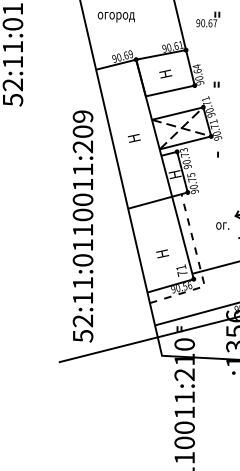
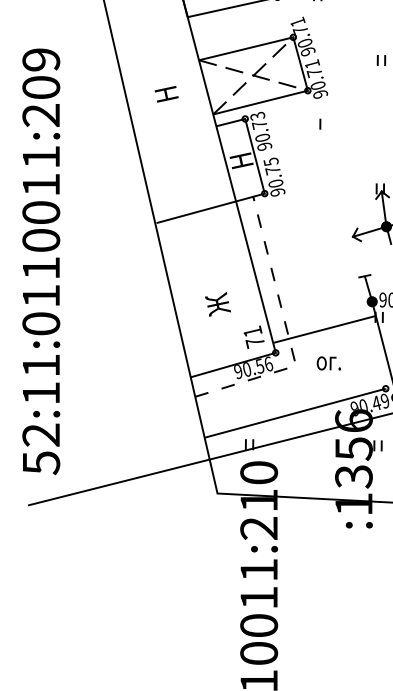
text: (222, 225) -> (328, 362), moved
text: (82, 226) -> (40, 261), moved
text: (162, 252) -> (218, 303), Н -> Ж

